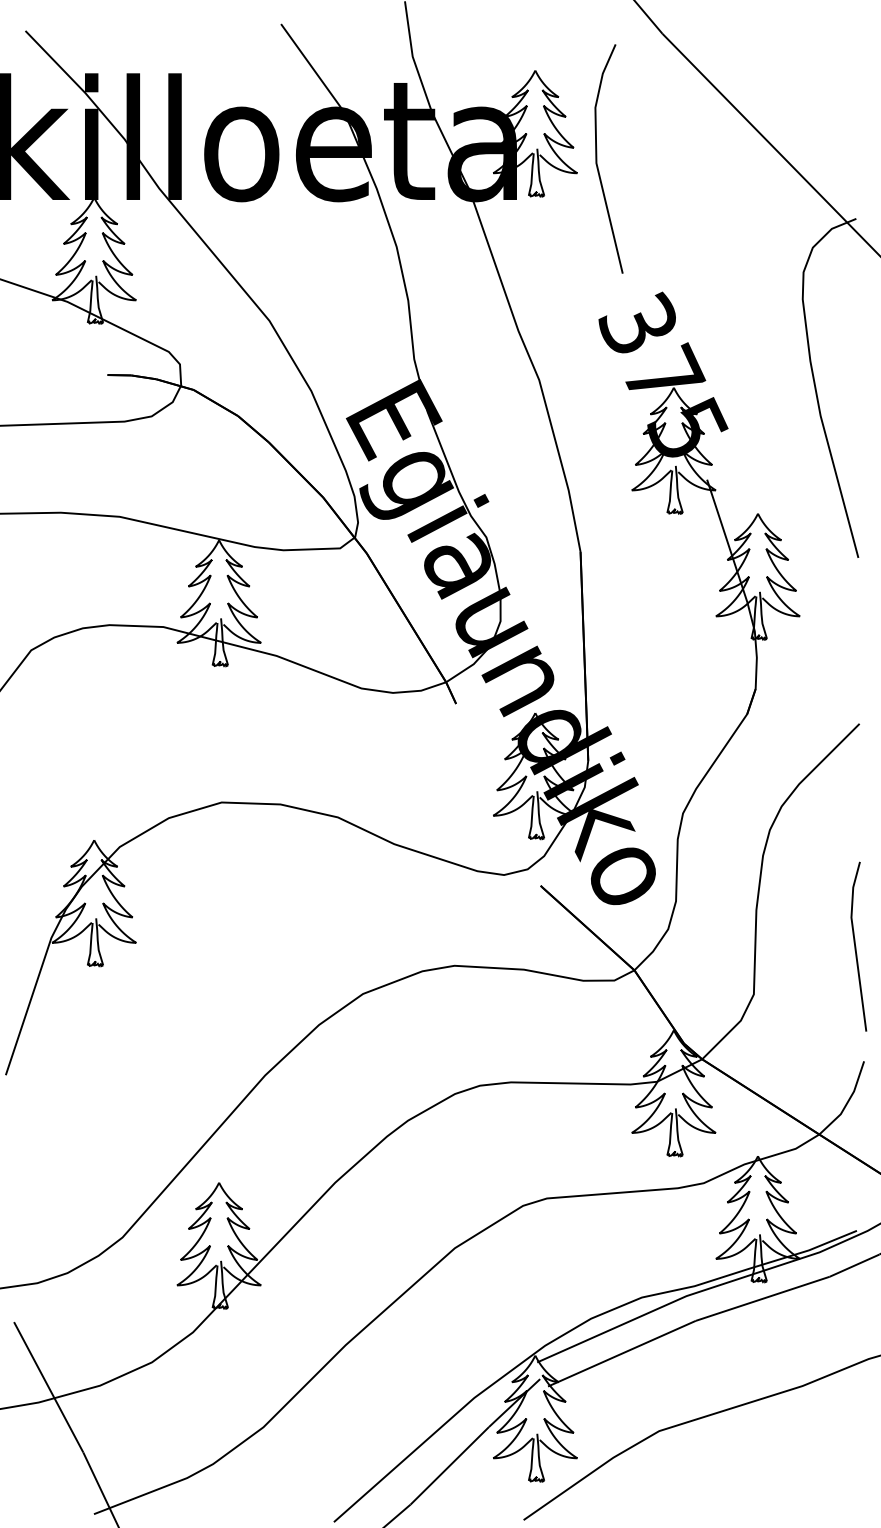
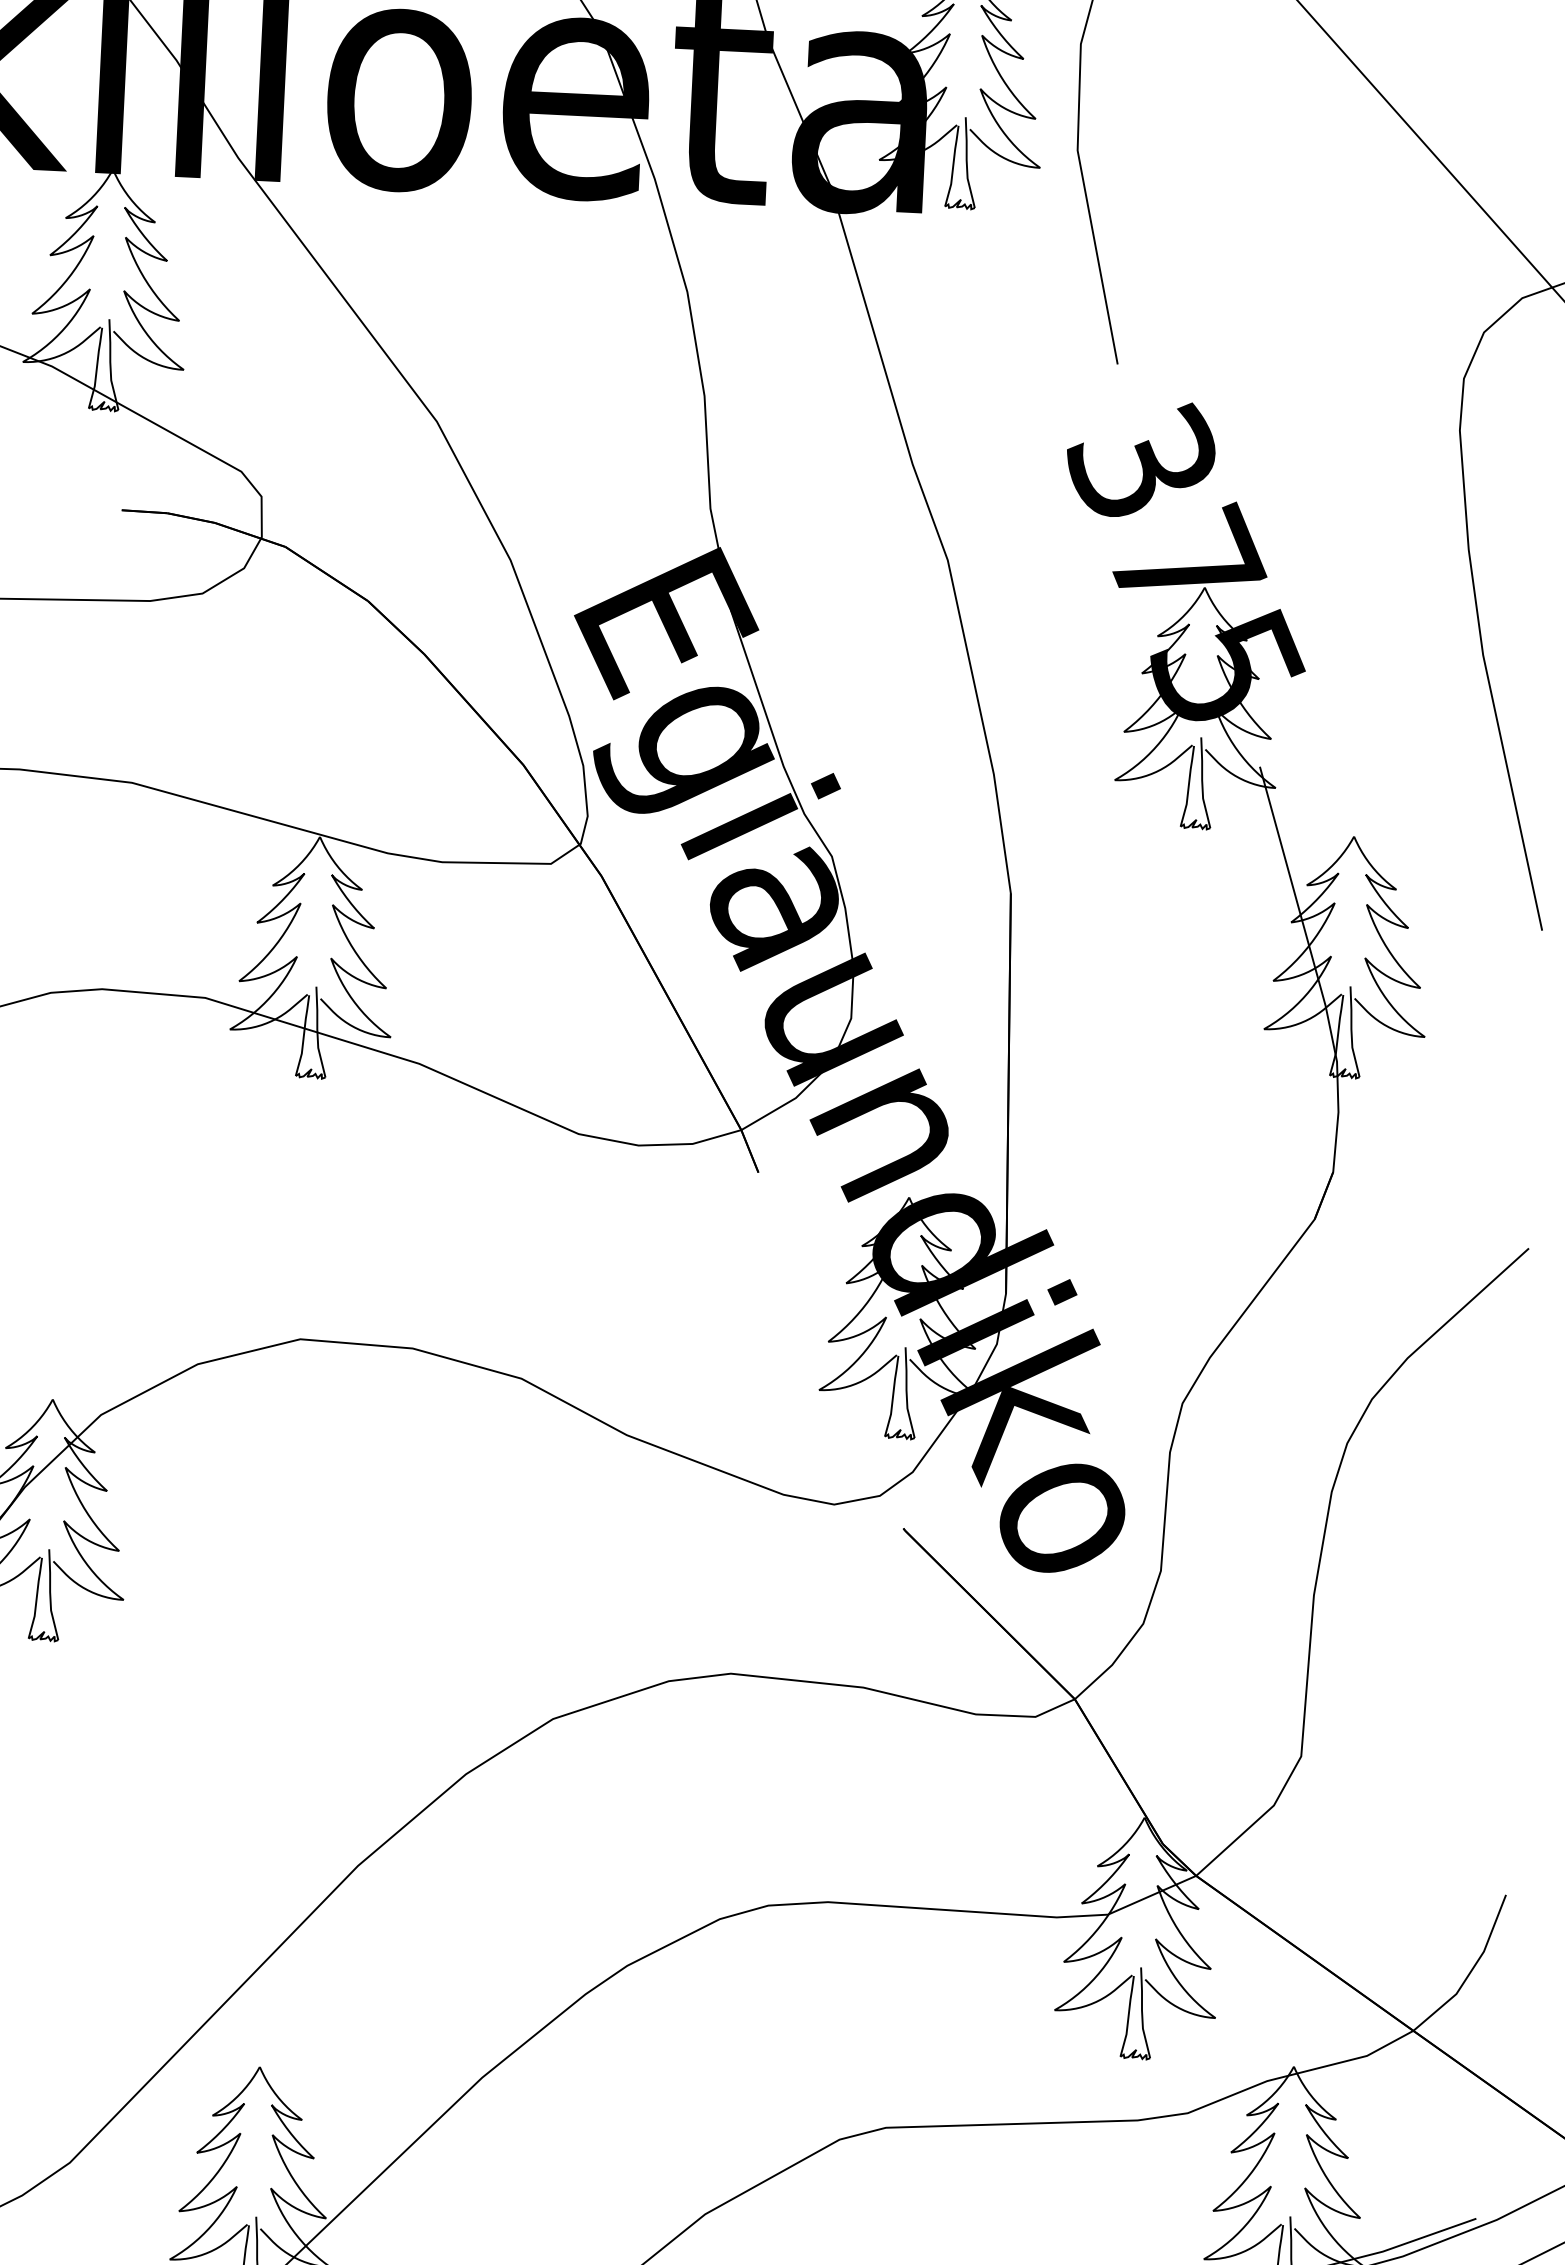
line: (856, 946) -> (1502, 1674), removed

